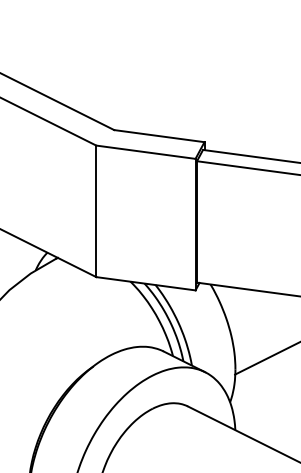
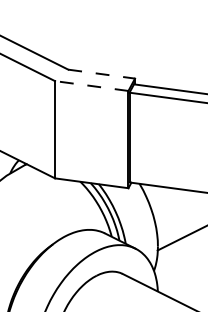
line: (159, 136) -> (101, 74), solid -> dashed
line: (145, 152) -> (91, 86), solid -> dashed

